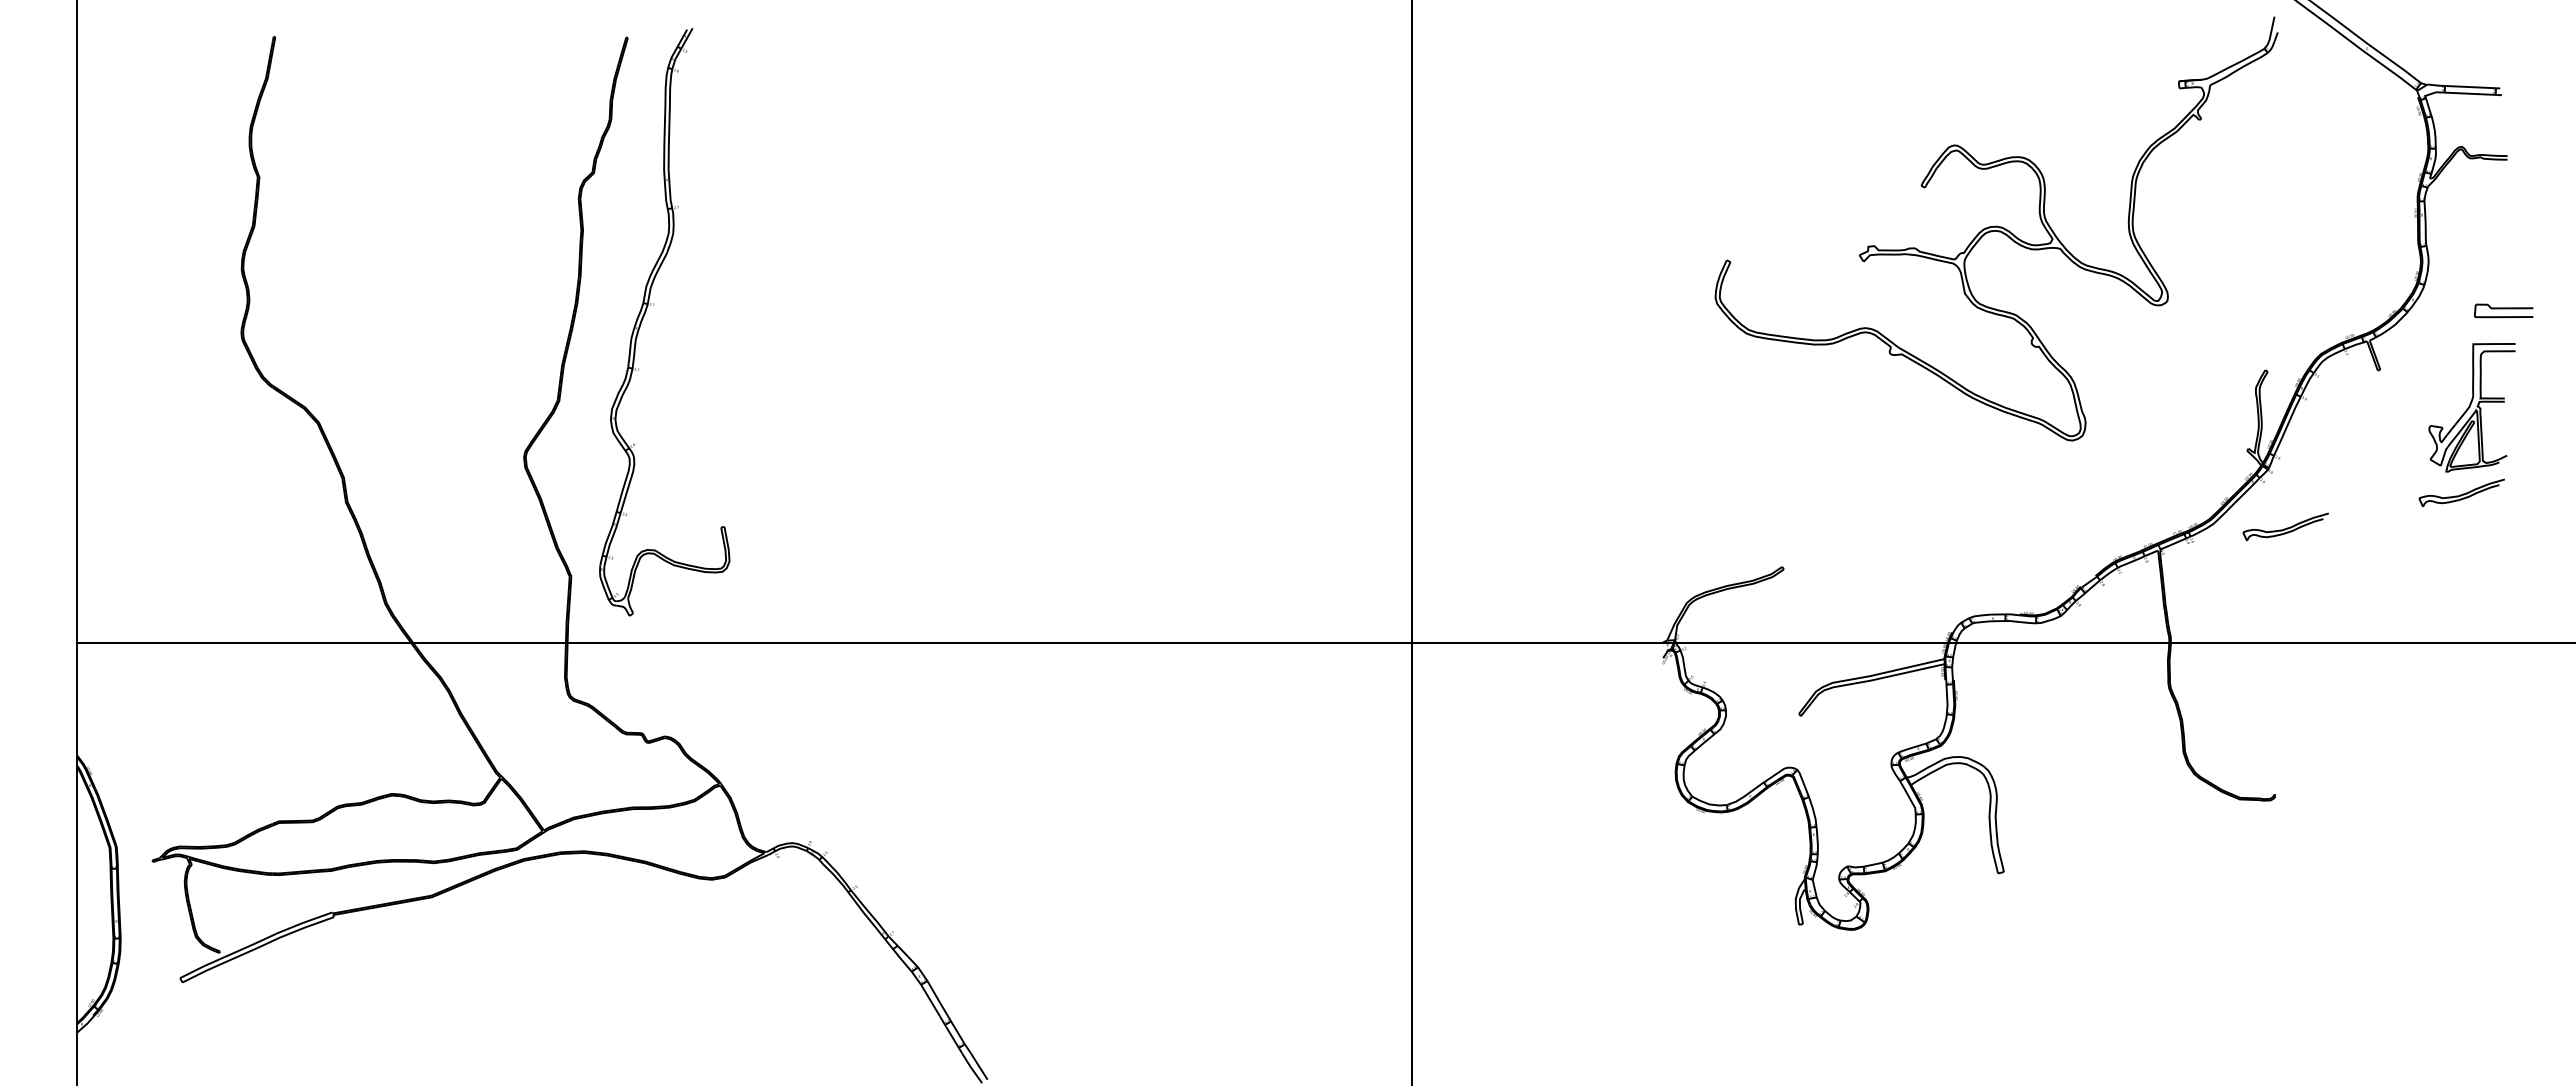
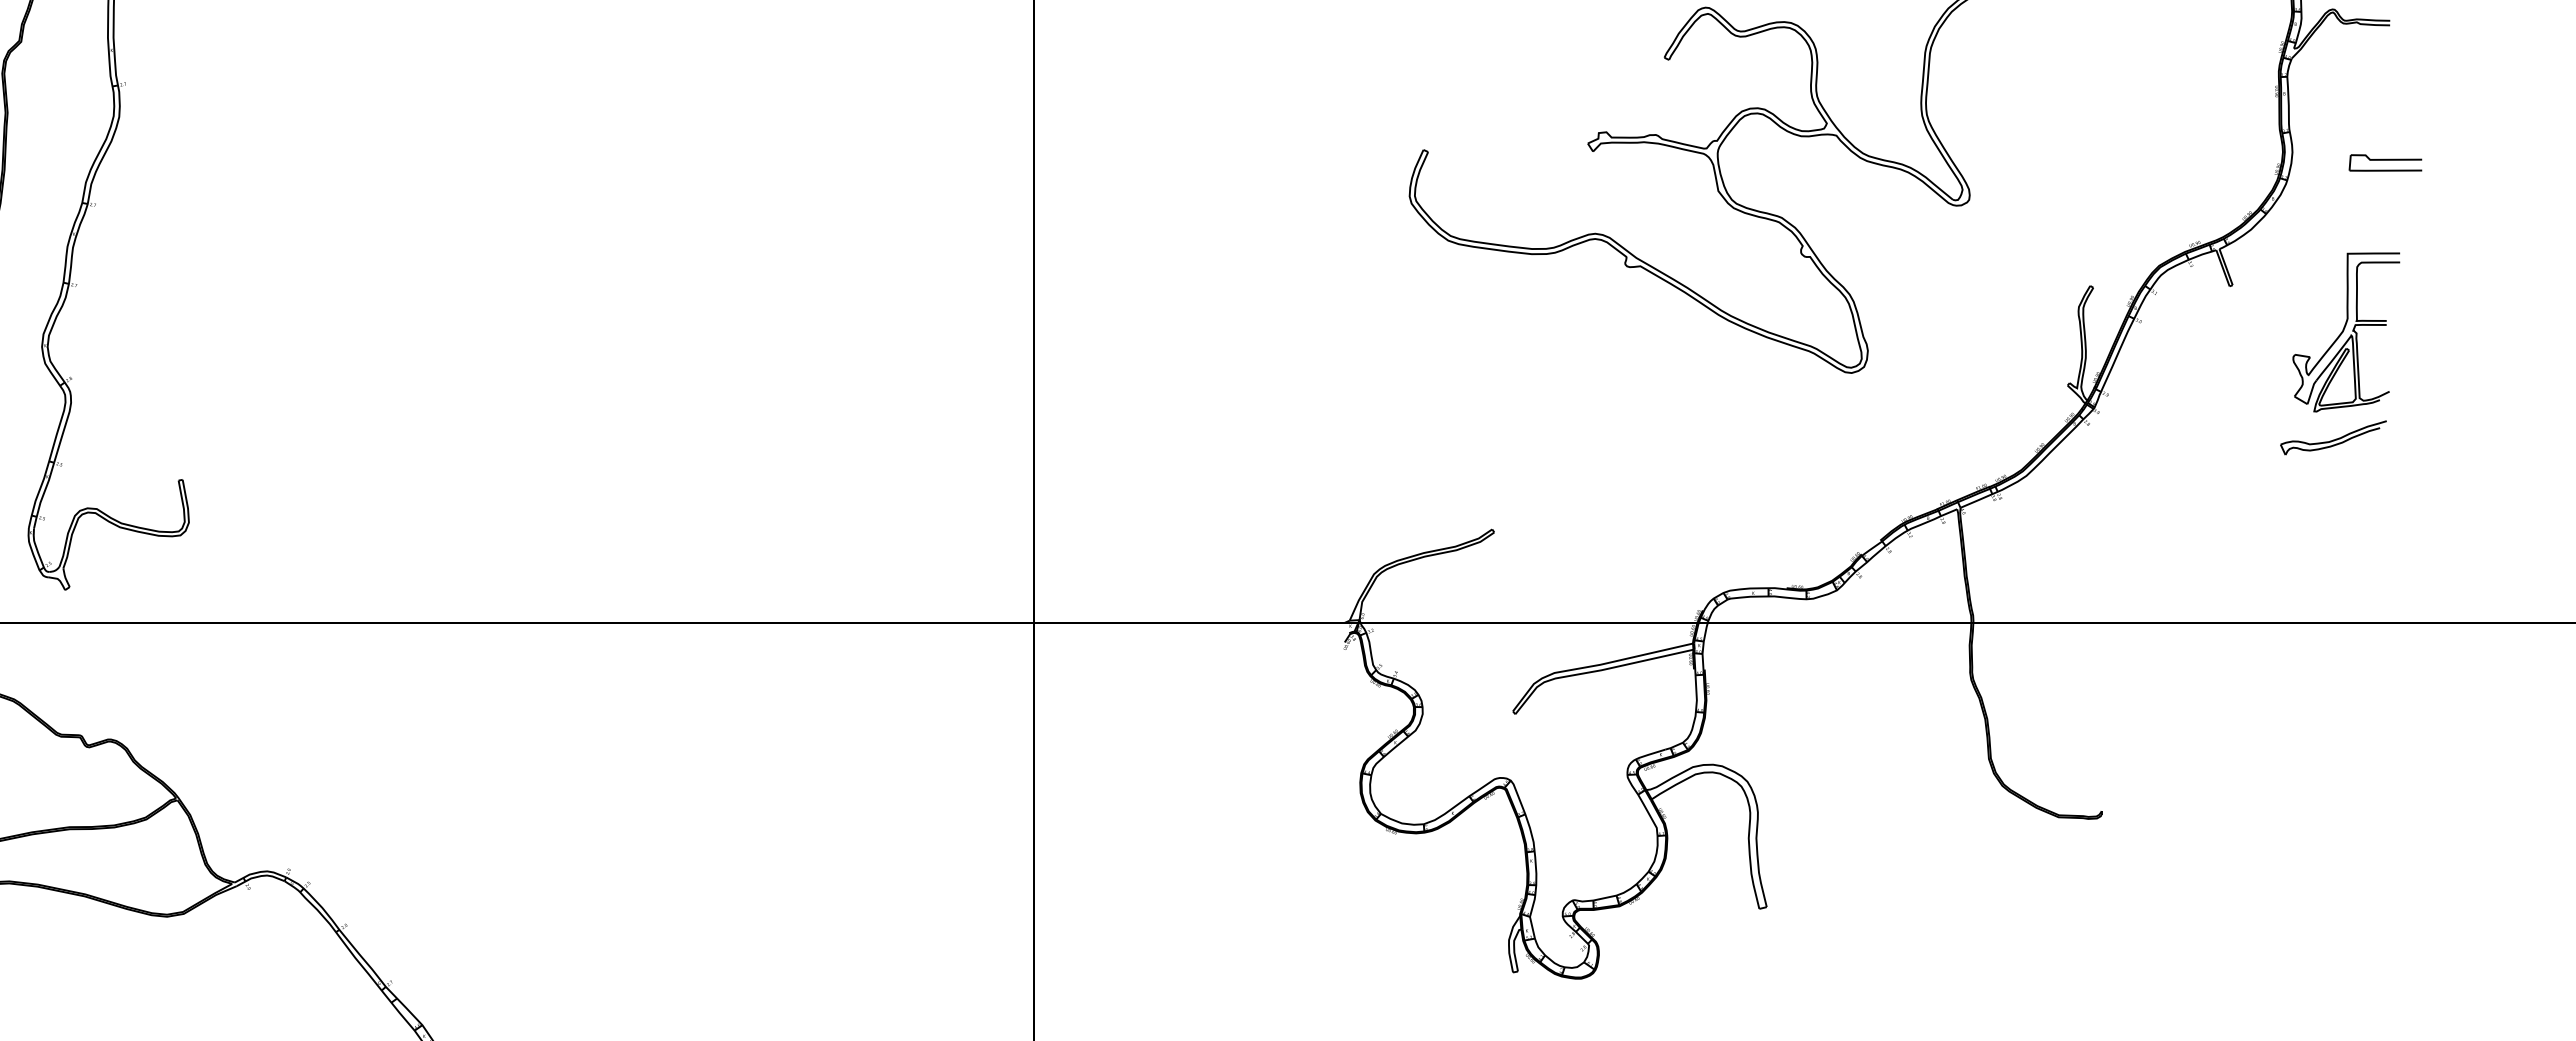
part: (2503, 310) -> (2385, 162), moved
part: (2285, 526) -> (2115, 479), removed

